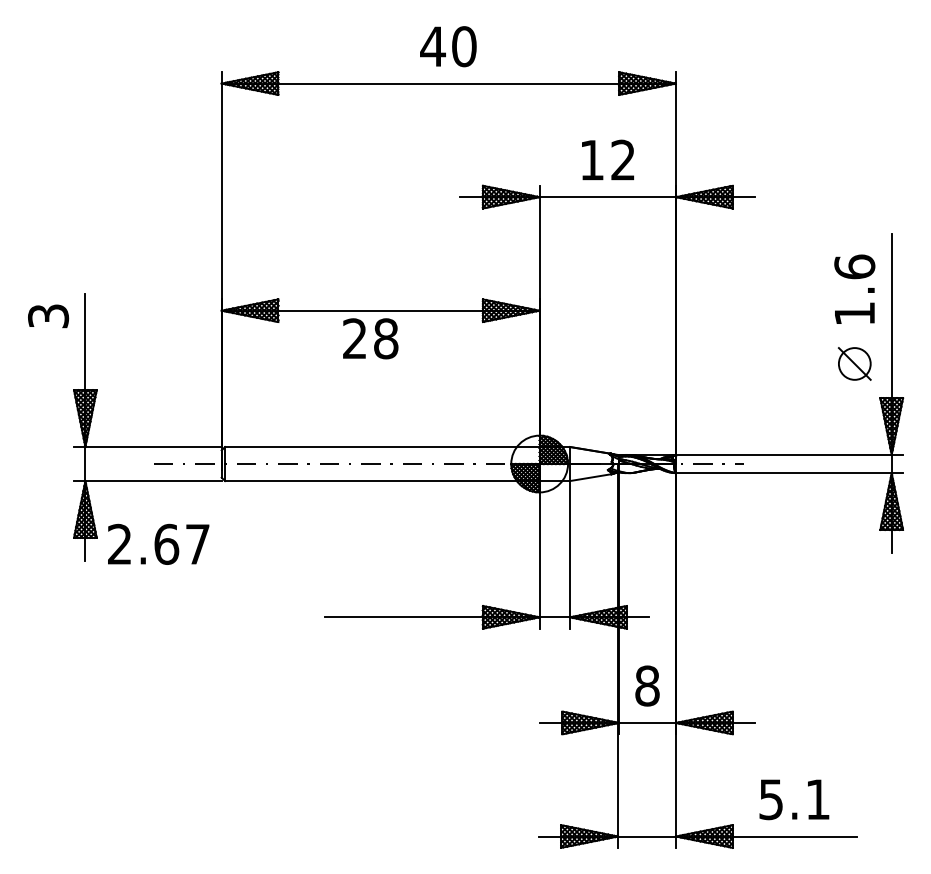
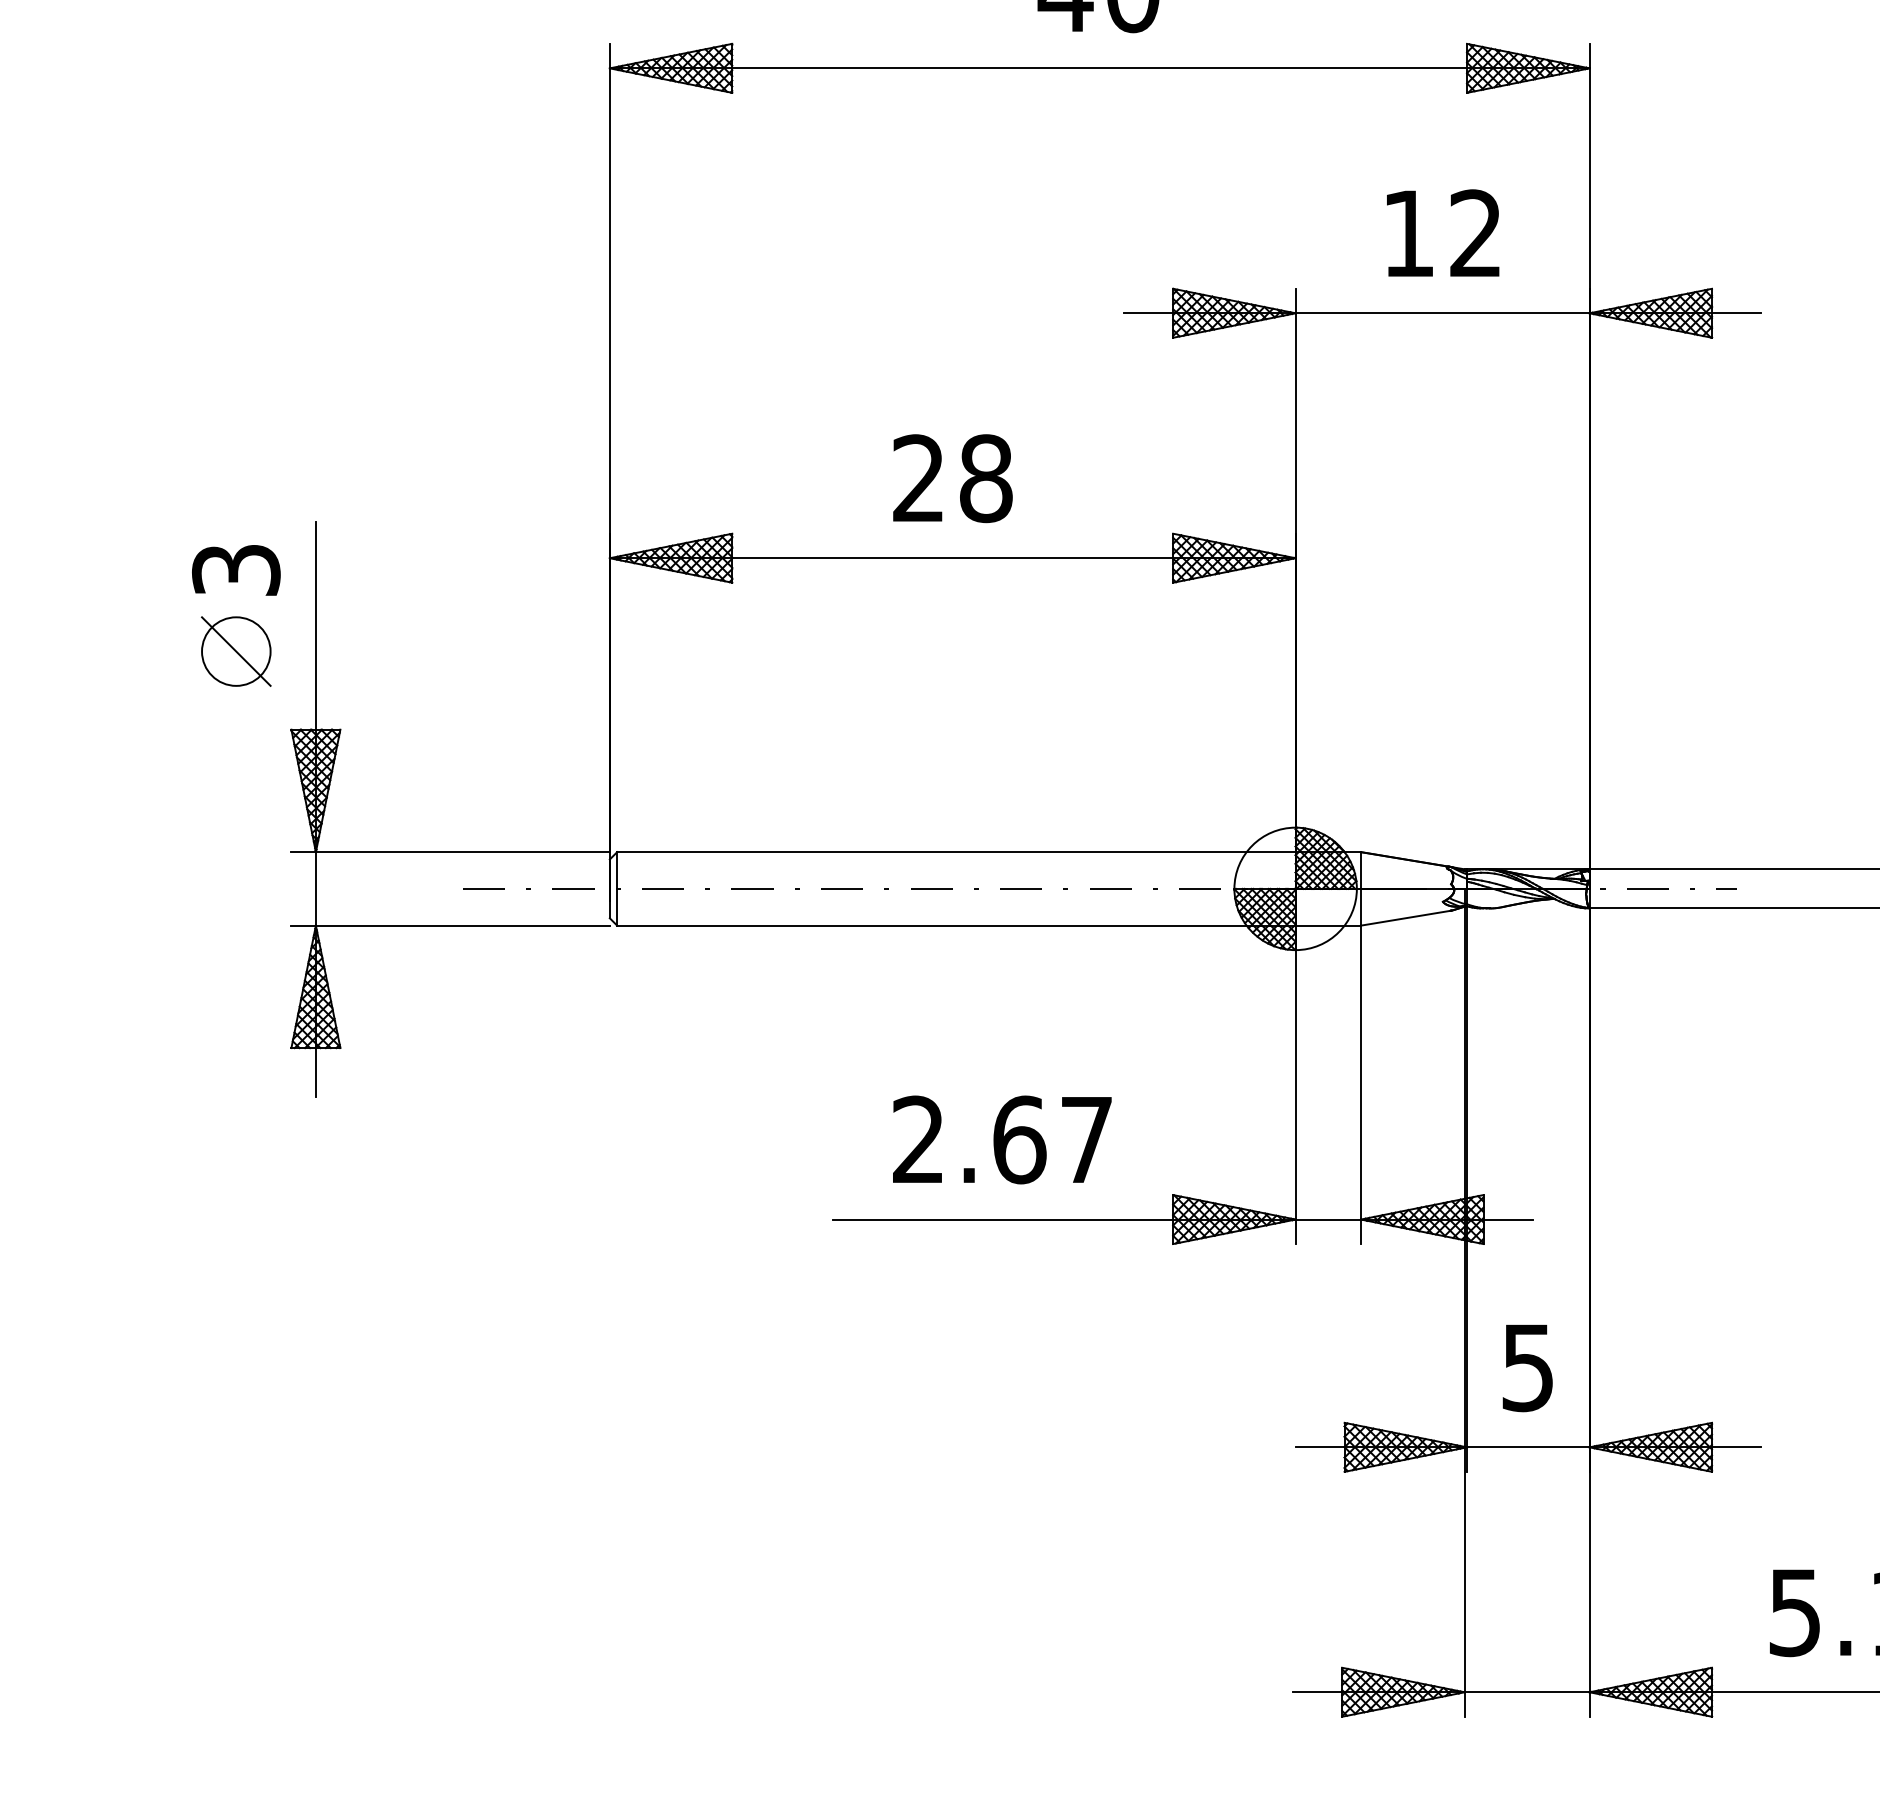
text: (370, 338) -> (952, 477), moved
part: (48, 353) -> (236, 650), added
text: (158, 543) -> (1001, 1137), moved
text: (647, 685) -> (1528, 1366), 8 -> 5

